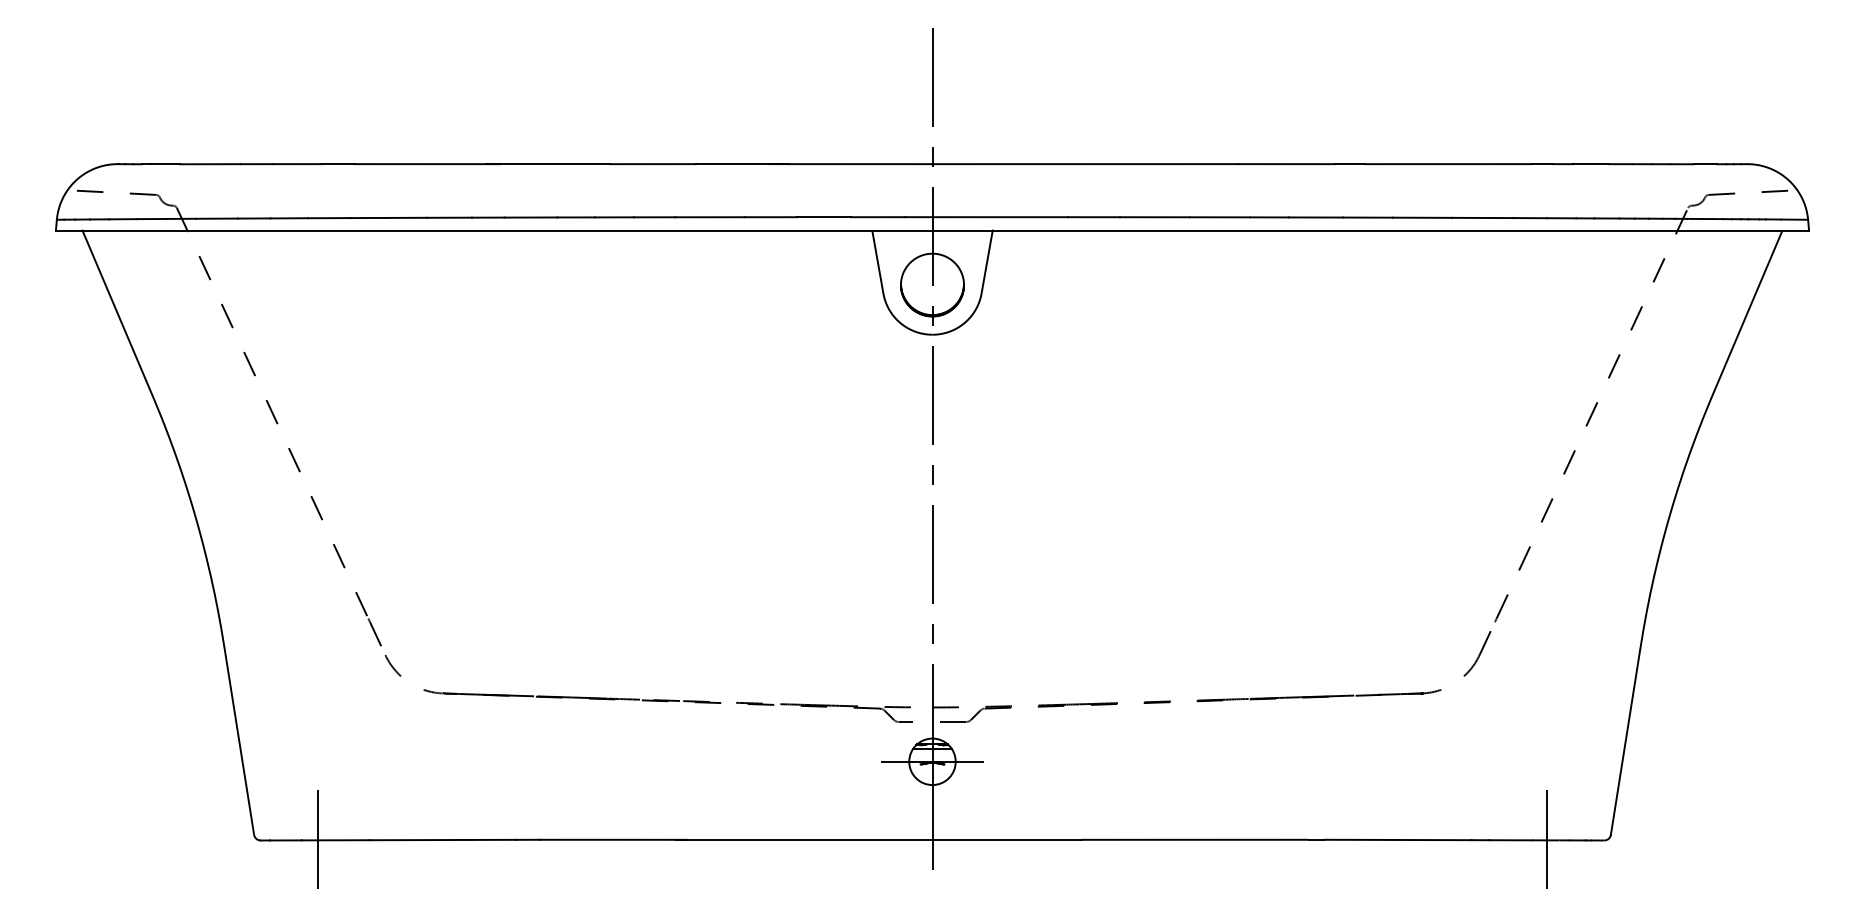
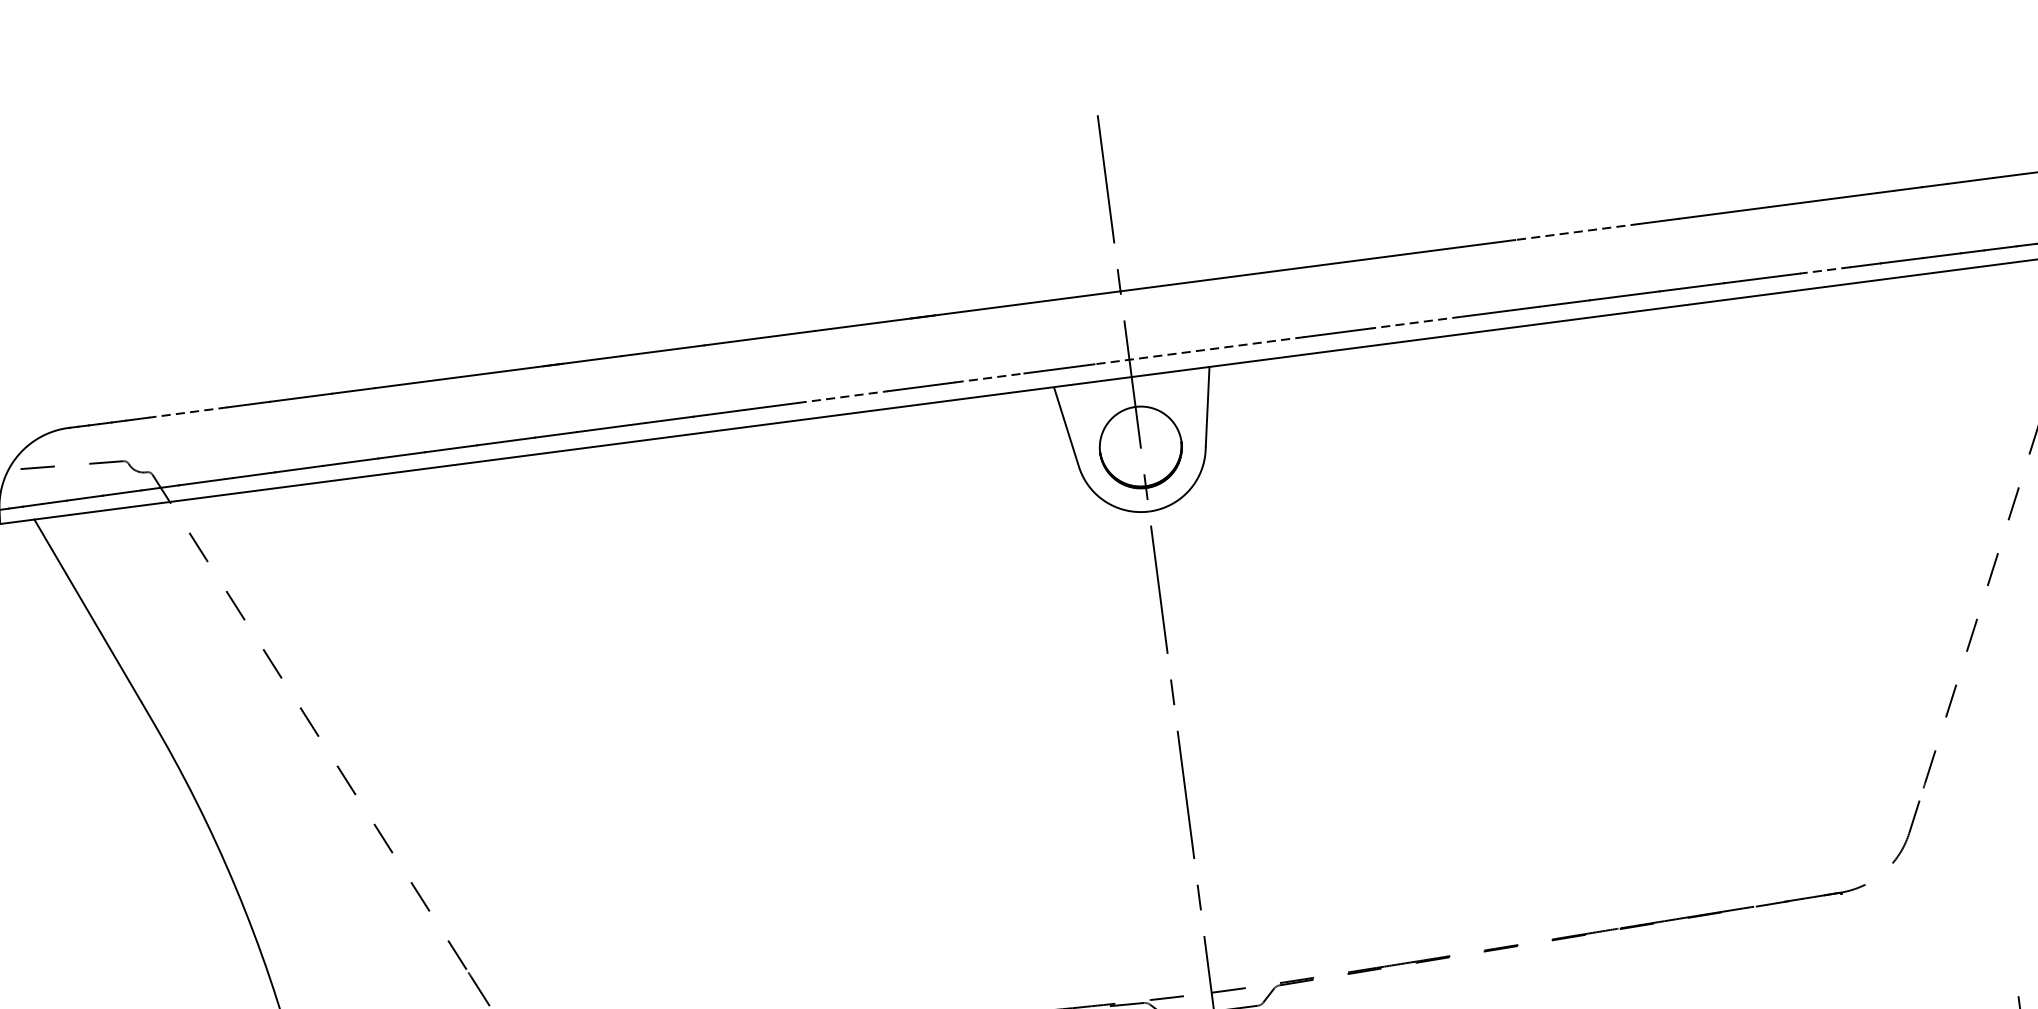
line: (209, 164) -> (187, 412), solid -> dashed
line: (1285, 164) -> (1576, 232), solid -> dashed
line: (710, 217) -> (842, 397), solid -> dashed
line: (824, 217) -> (990, 378), solid -> dashed
line: (986, 217) -> (1199, 351), solid -> dashed
line: (1154, 217) -> (1416, 322), solid -> dashed
line: (1470, 217) -> (1824, 269), solid -> dashed

